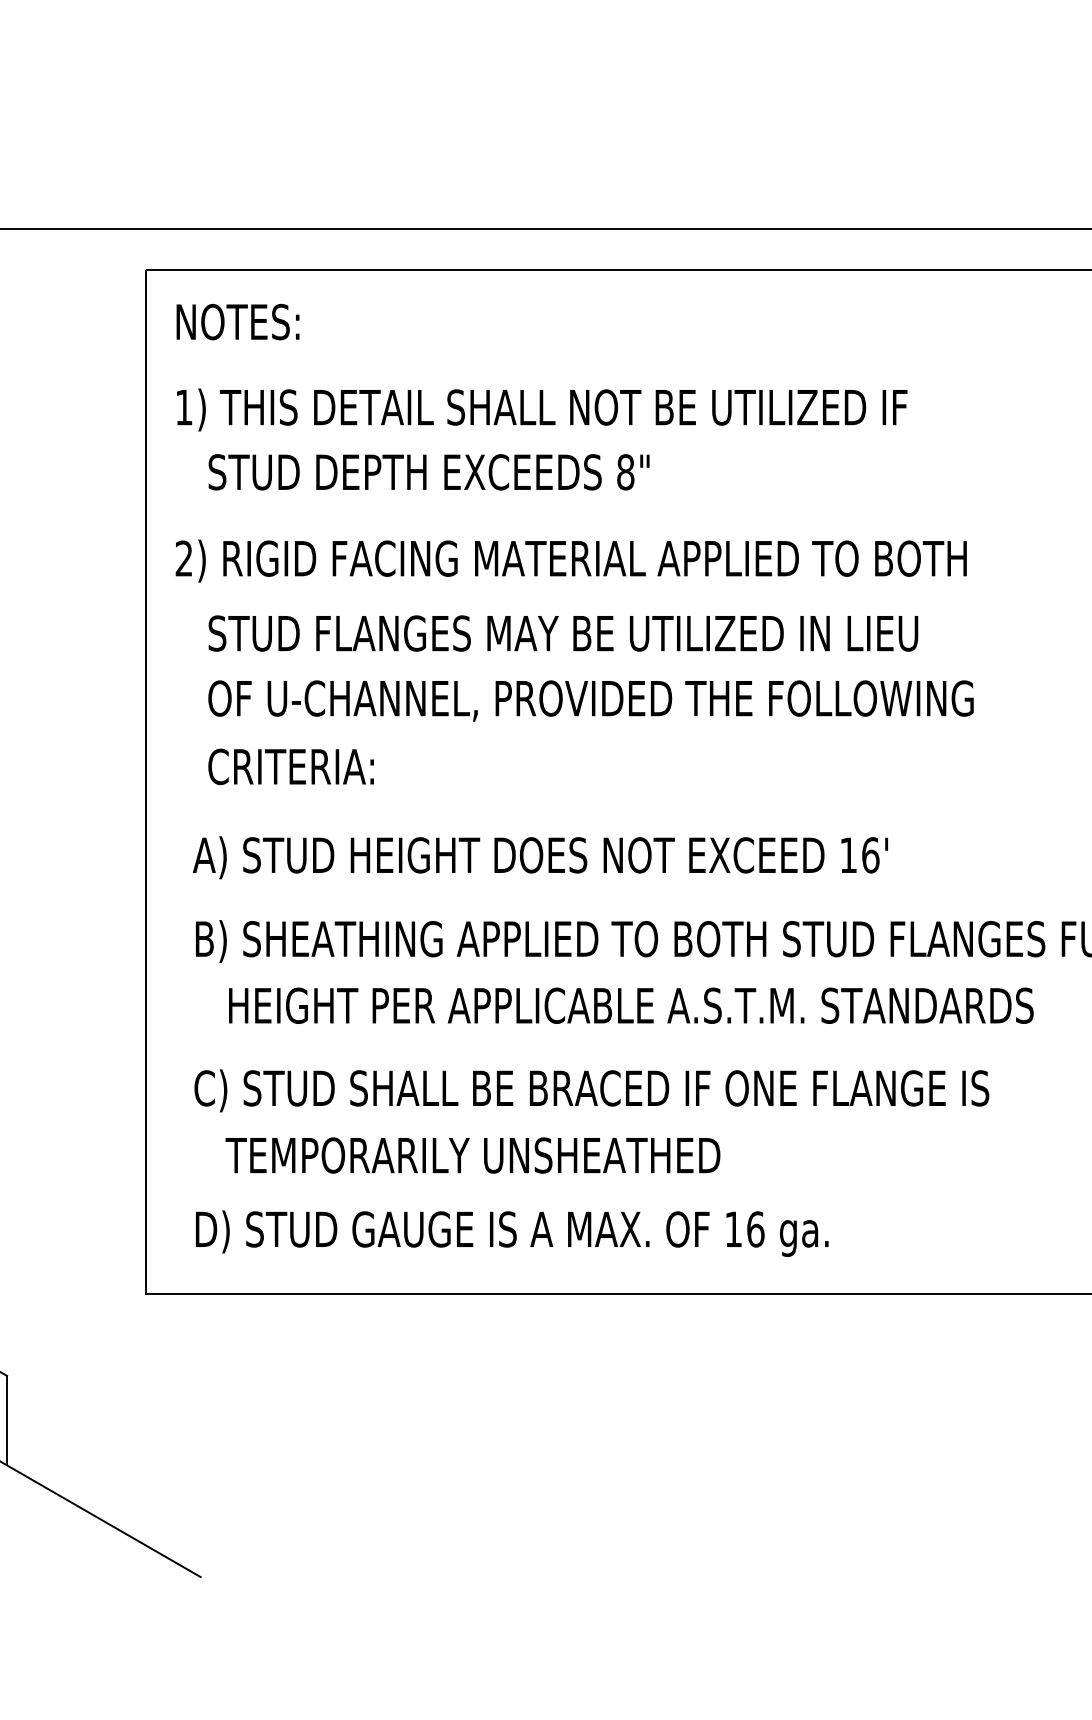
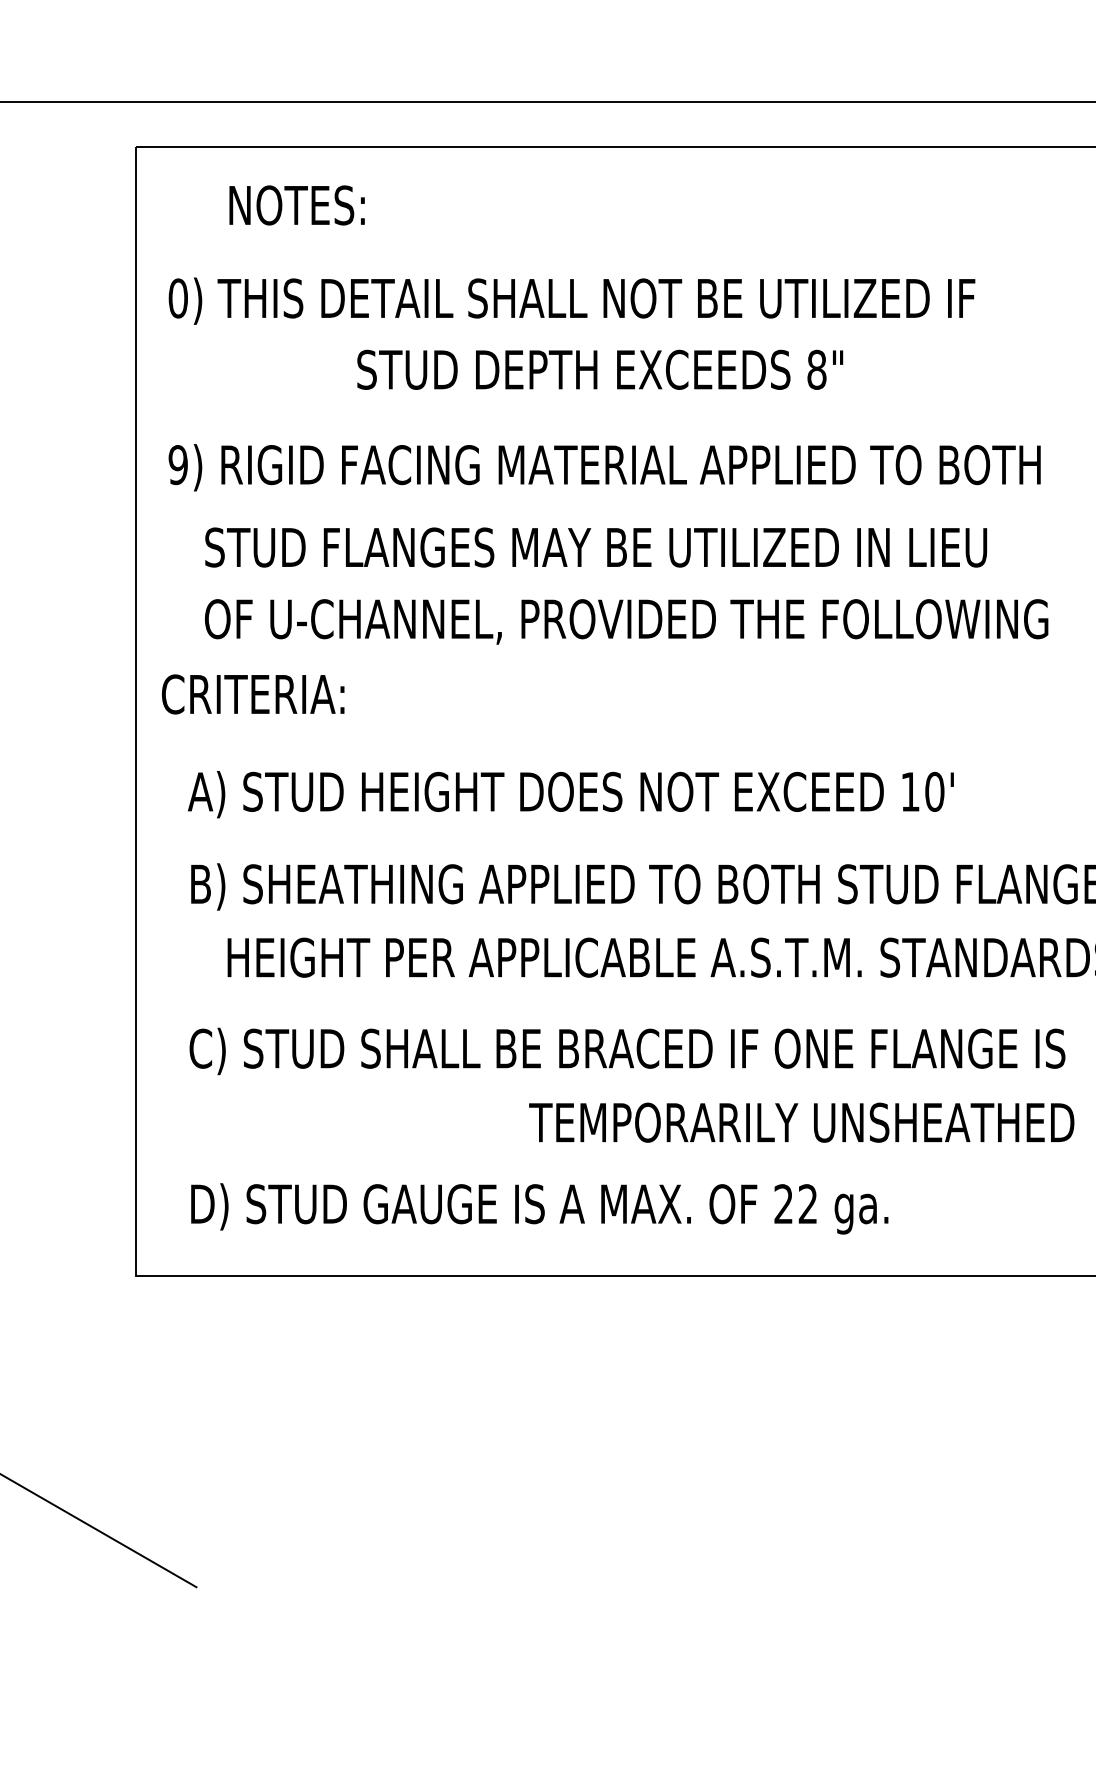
text: (237, 322) -> (296, 205), moved
text: (183, 407) -> (177, 298), 1) -> 0)
text: (428, 472) -> (599, 370), moved
text: (183, 558) -> (177, 464), 2) -> 9)
text: (290, 766) -> (252, 694), moved
text: (870, 855) -> (934, 792), 16' -> 10'
text: (472, 1155) -> (801, 1122), moved
text: (744, 1229) -> (795, 1204), 16 -> 22

